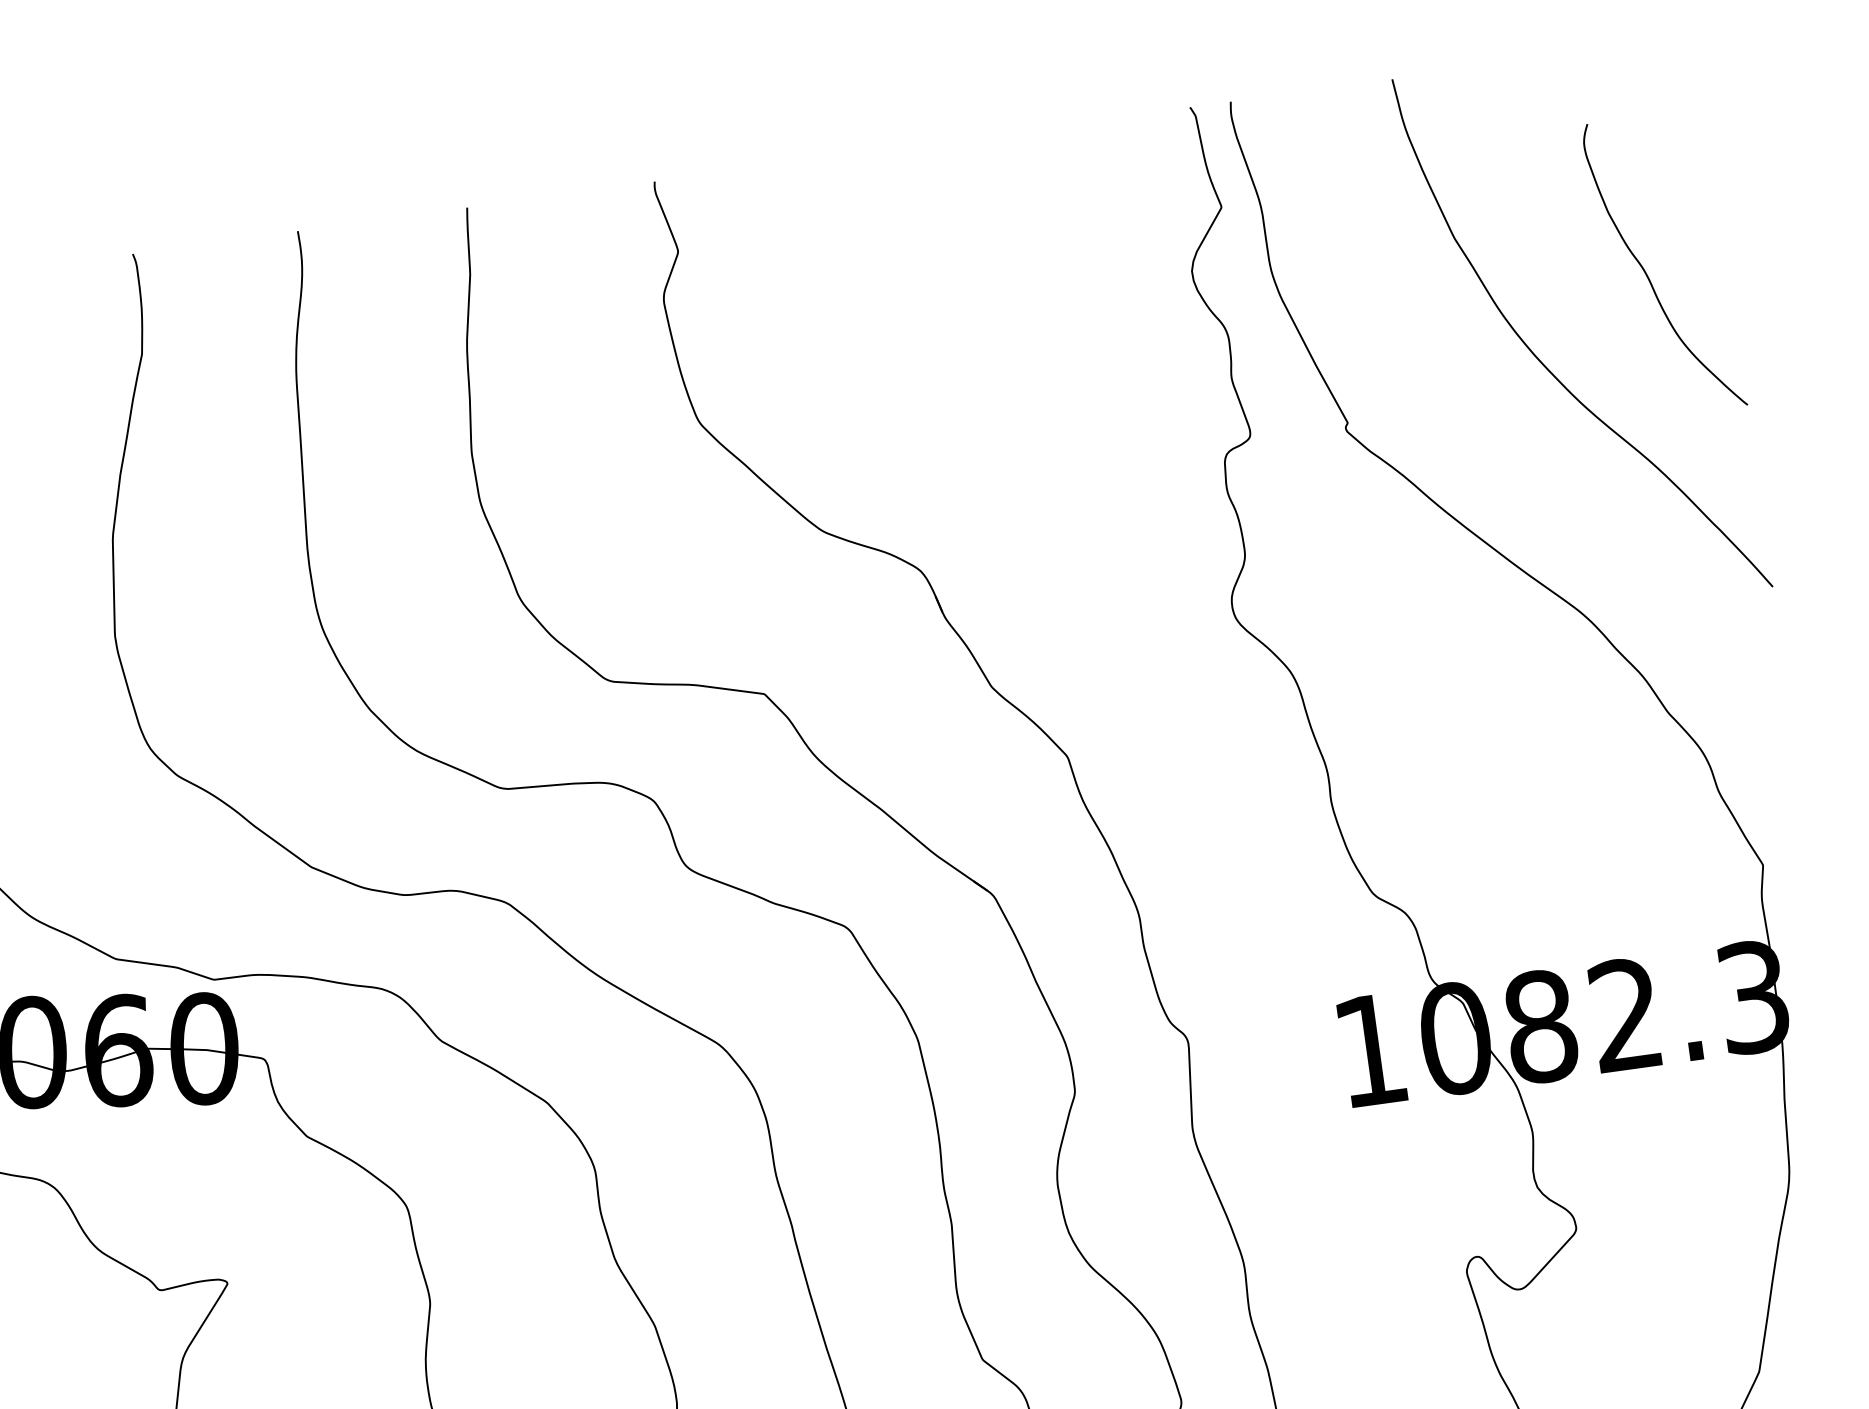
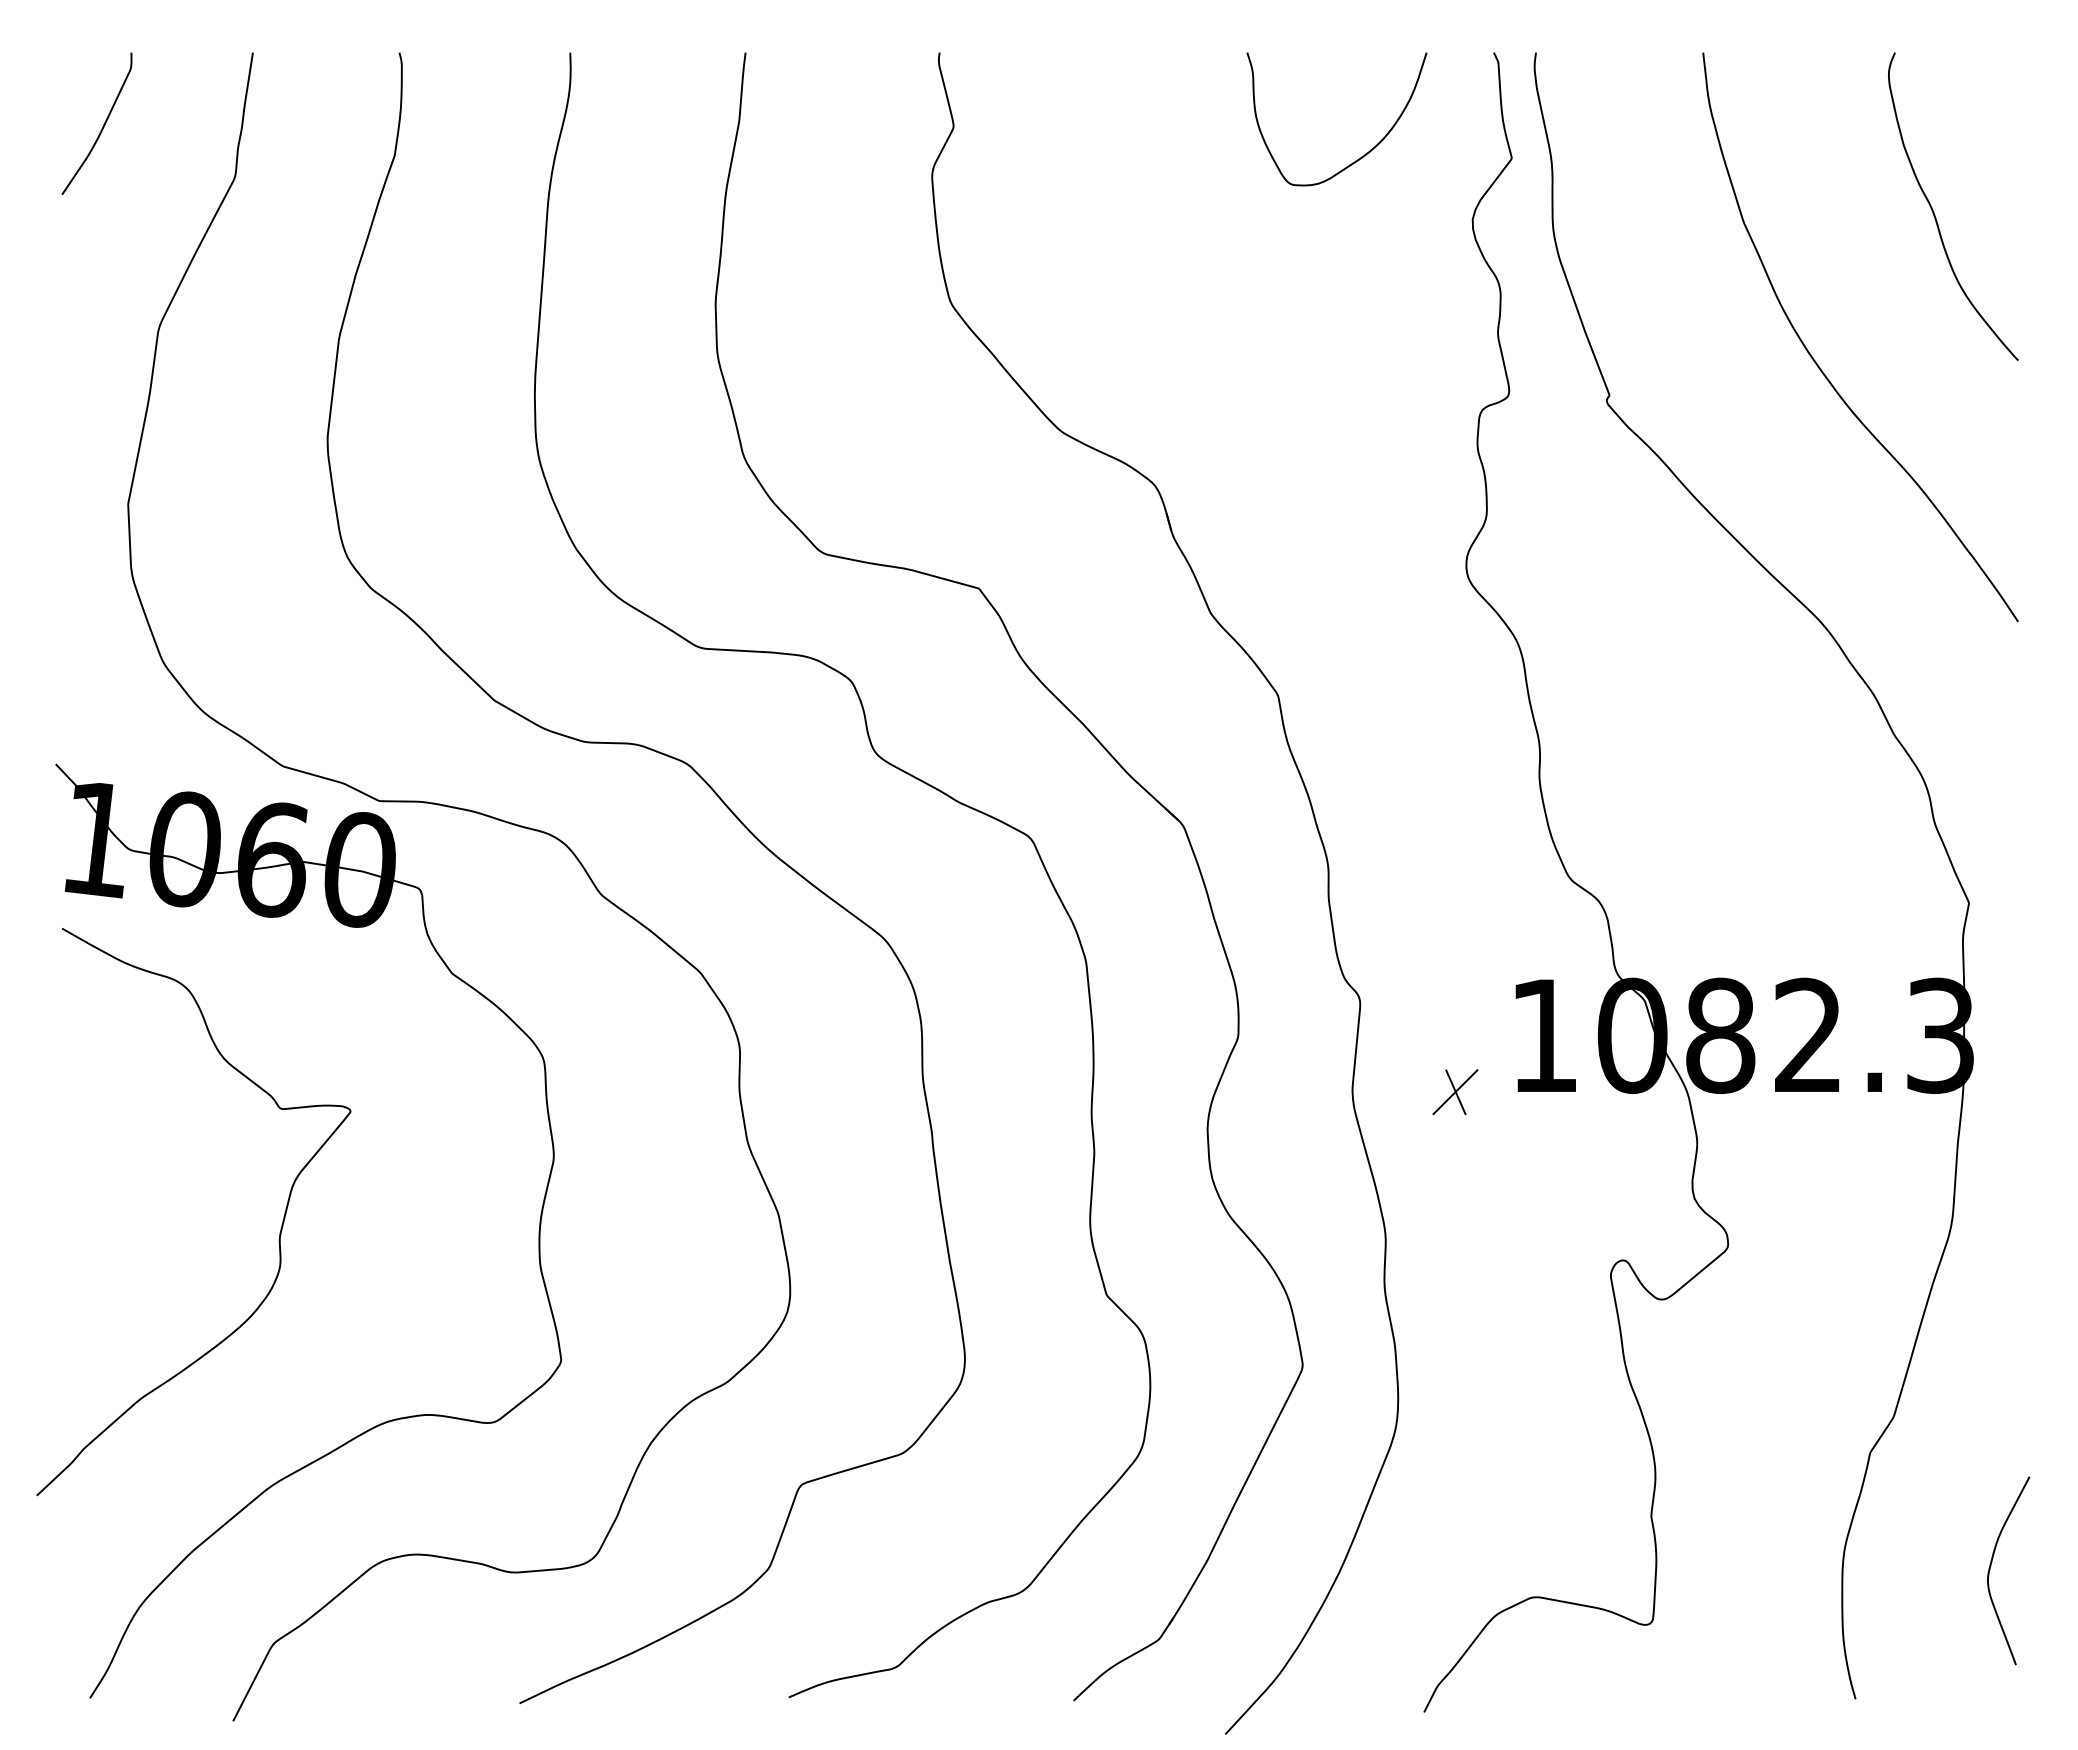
curve: (1076, 225) -> (1361, 156), added
curve: (1646, 273) -> (1934, 212), moved
part: (1292, 1117) -> (1455, 1092), added

